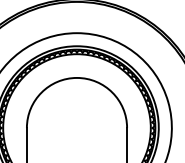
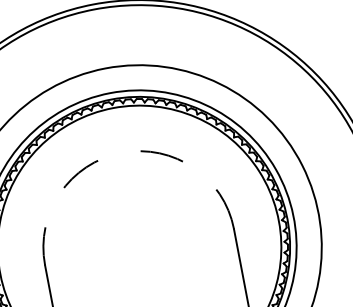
arc: (77, 77) -> (122, 151), solid -> dashed

